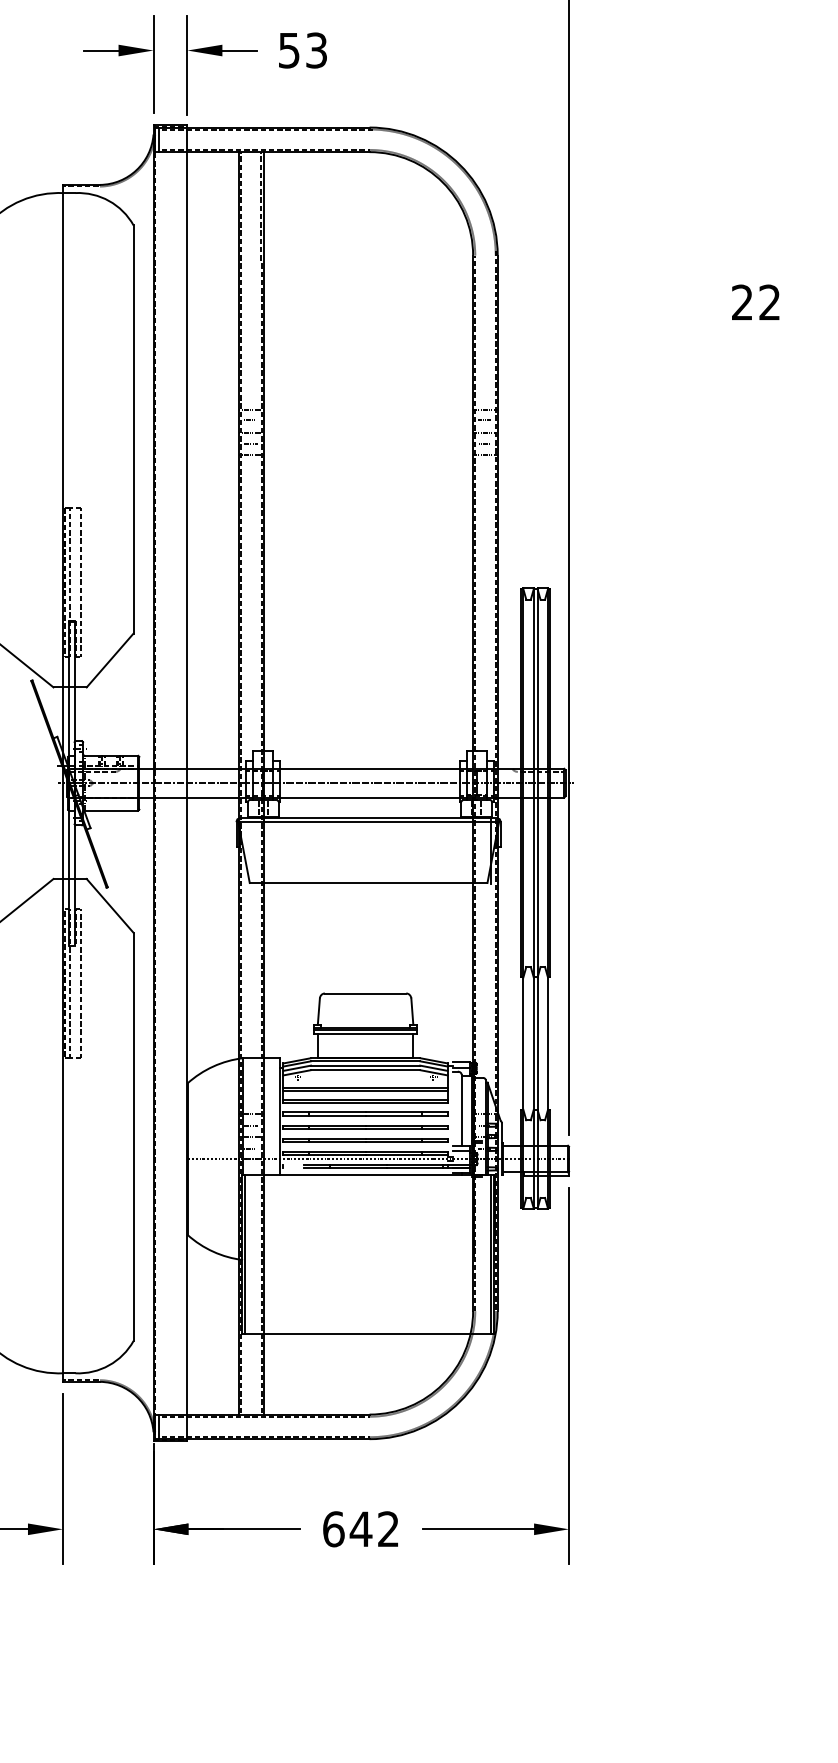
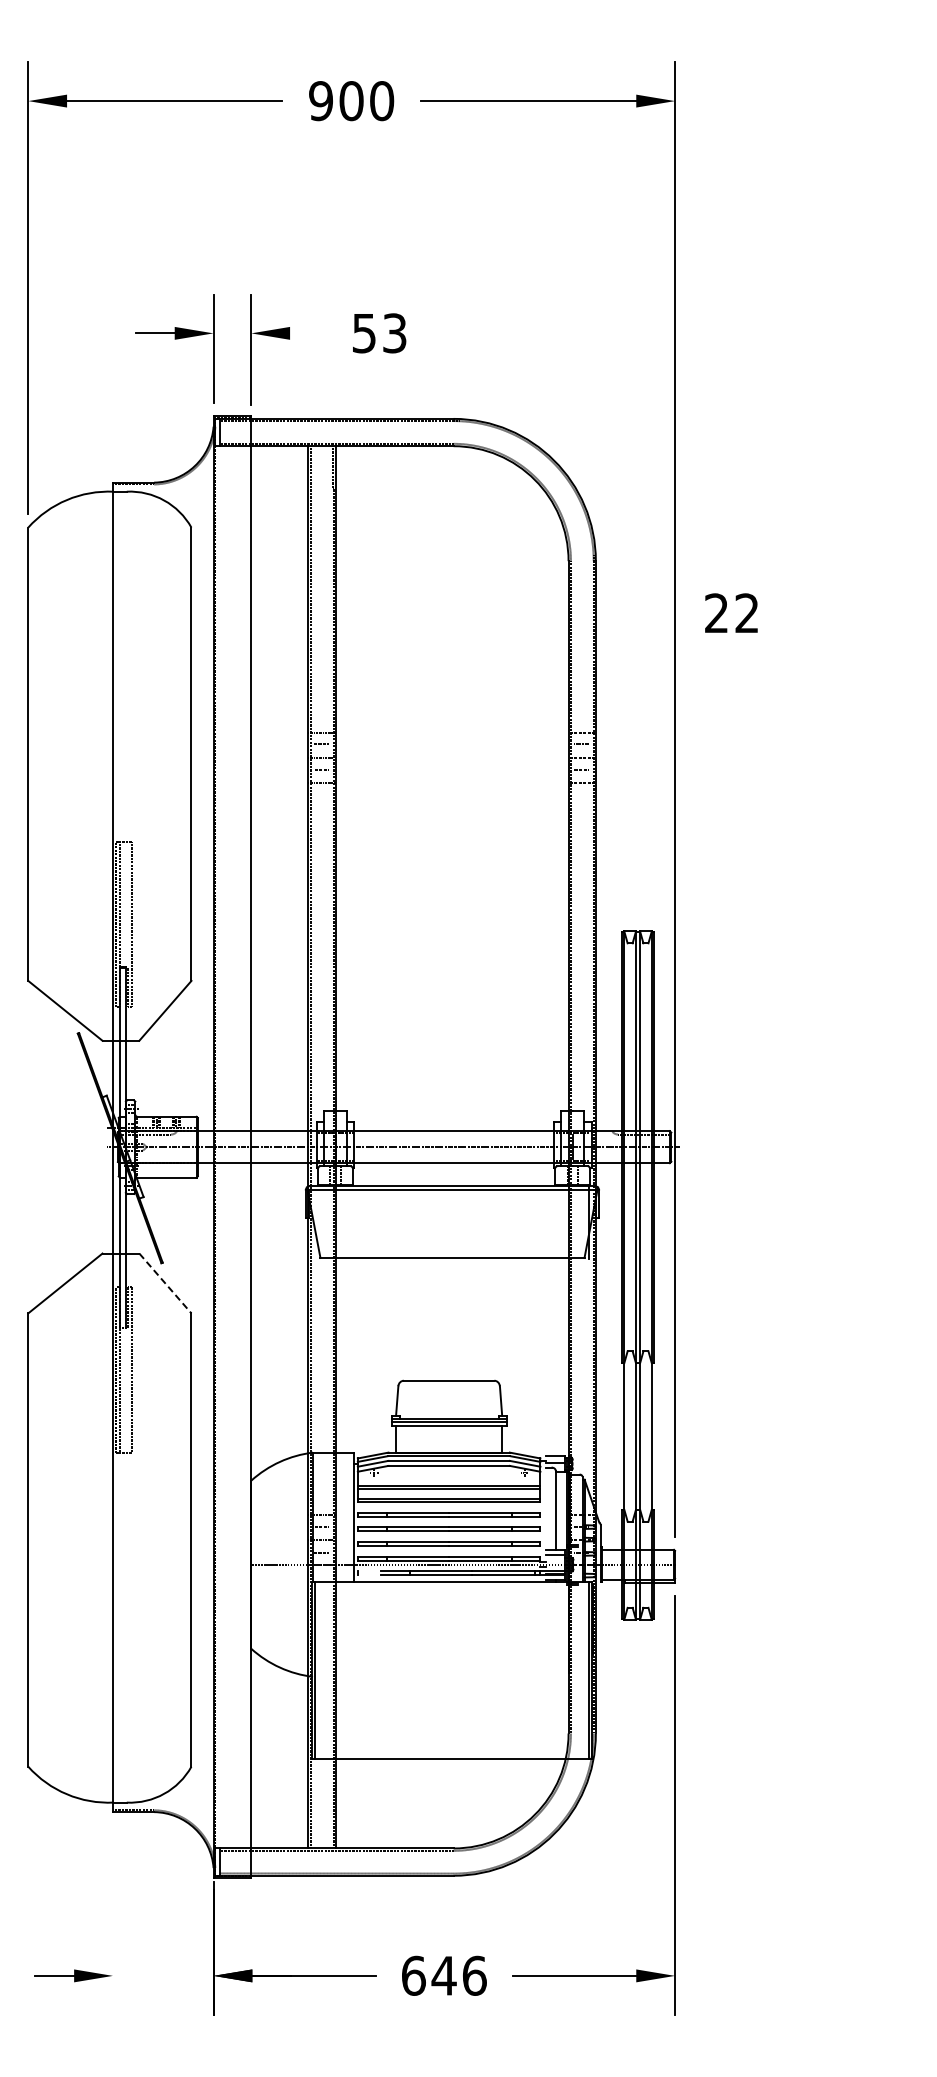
line: (239, 50) -> (309, 333), removed
text: (755, 301) -> (731, 612), moved
line: (110, 905) -> (165, 1283), solid -> dashed
line: (62, 1478) -> (112, 1919), removed
text: (388, 1528) -> (474, 1975), 642 -> 646

